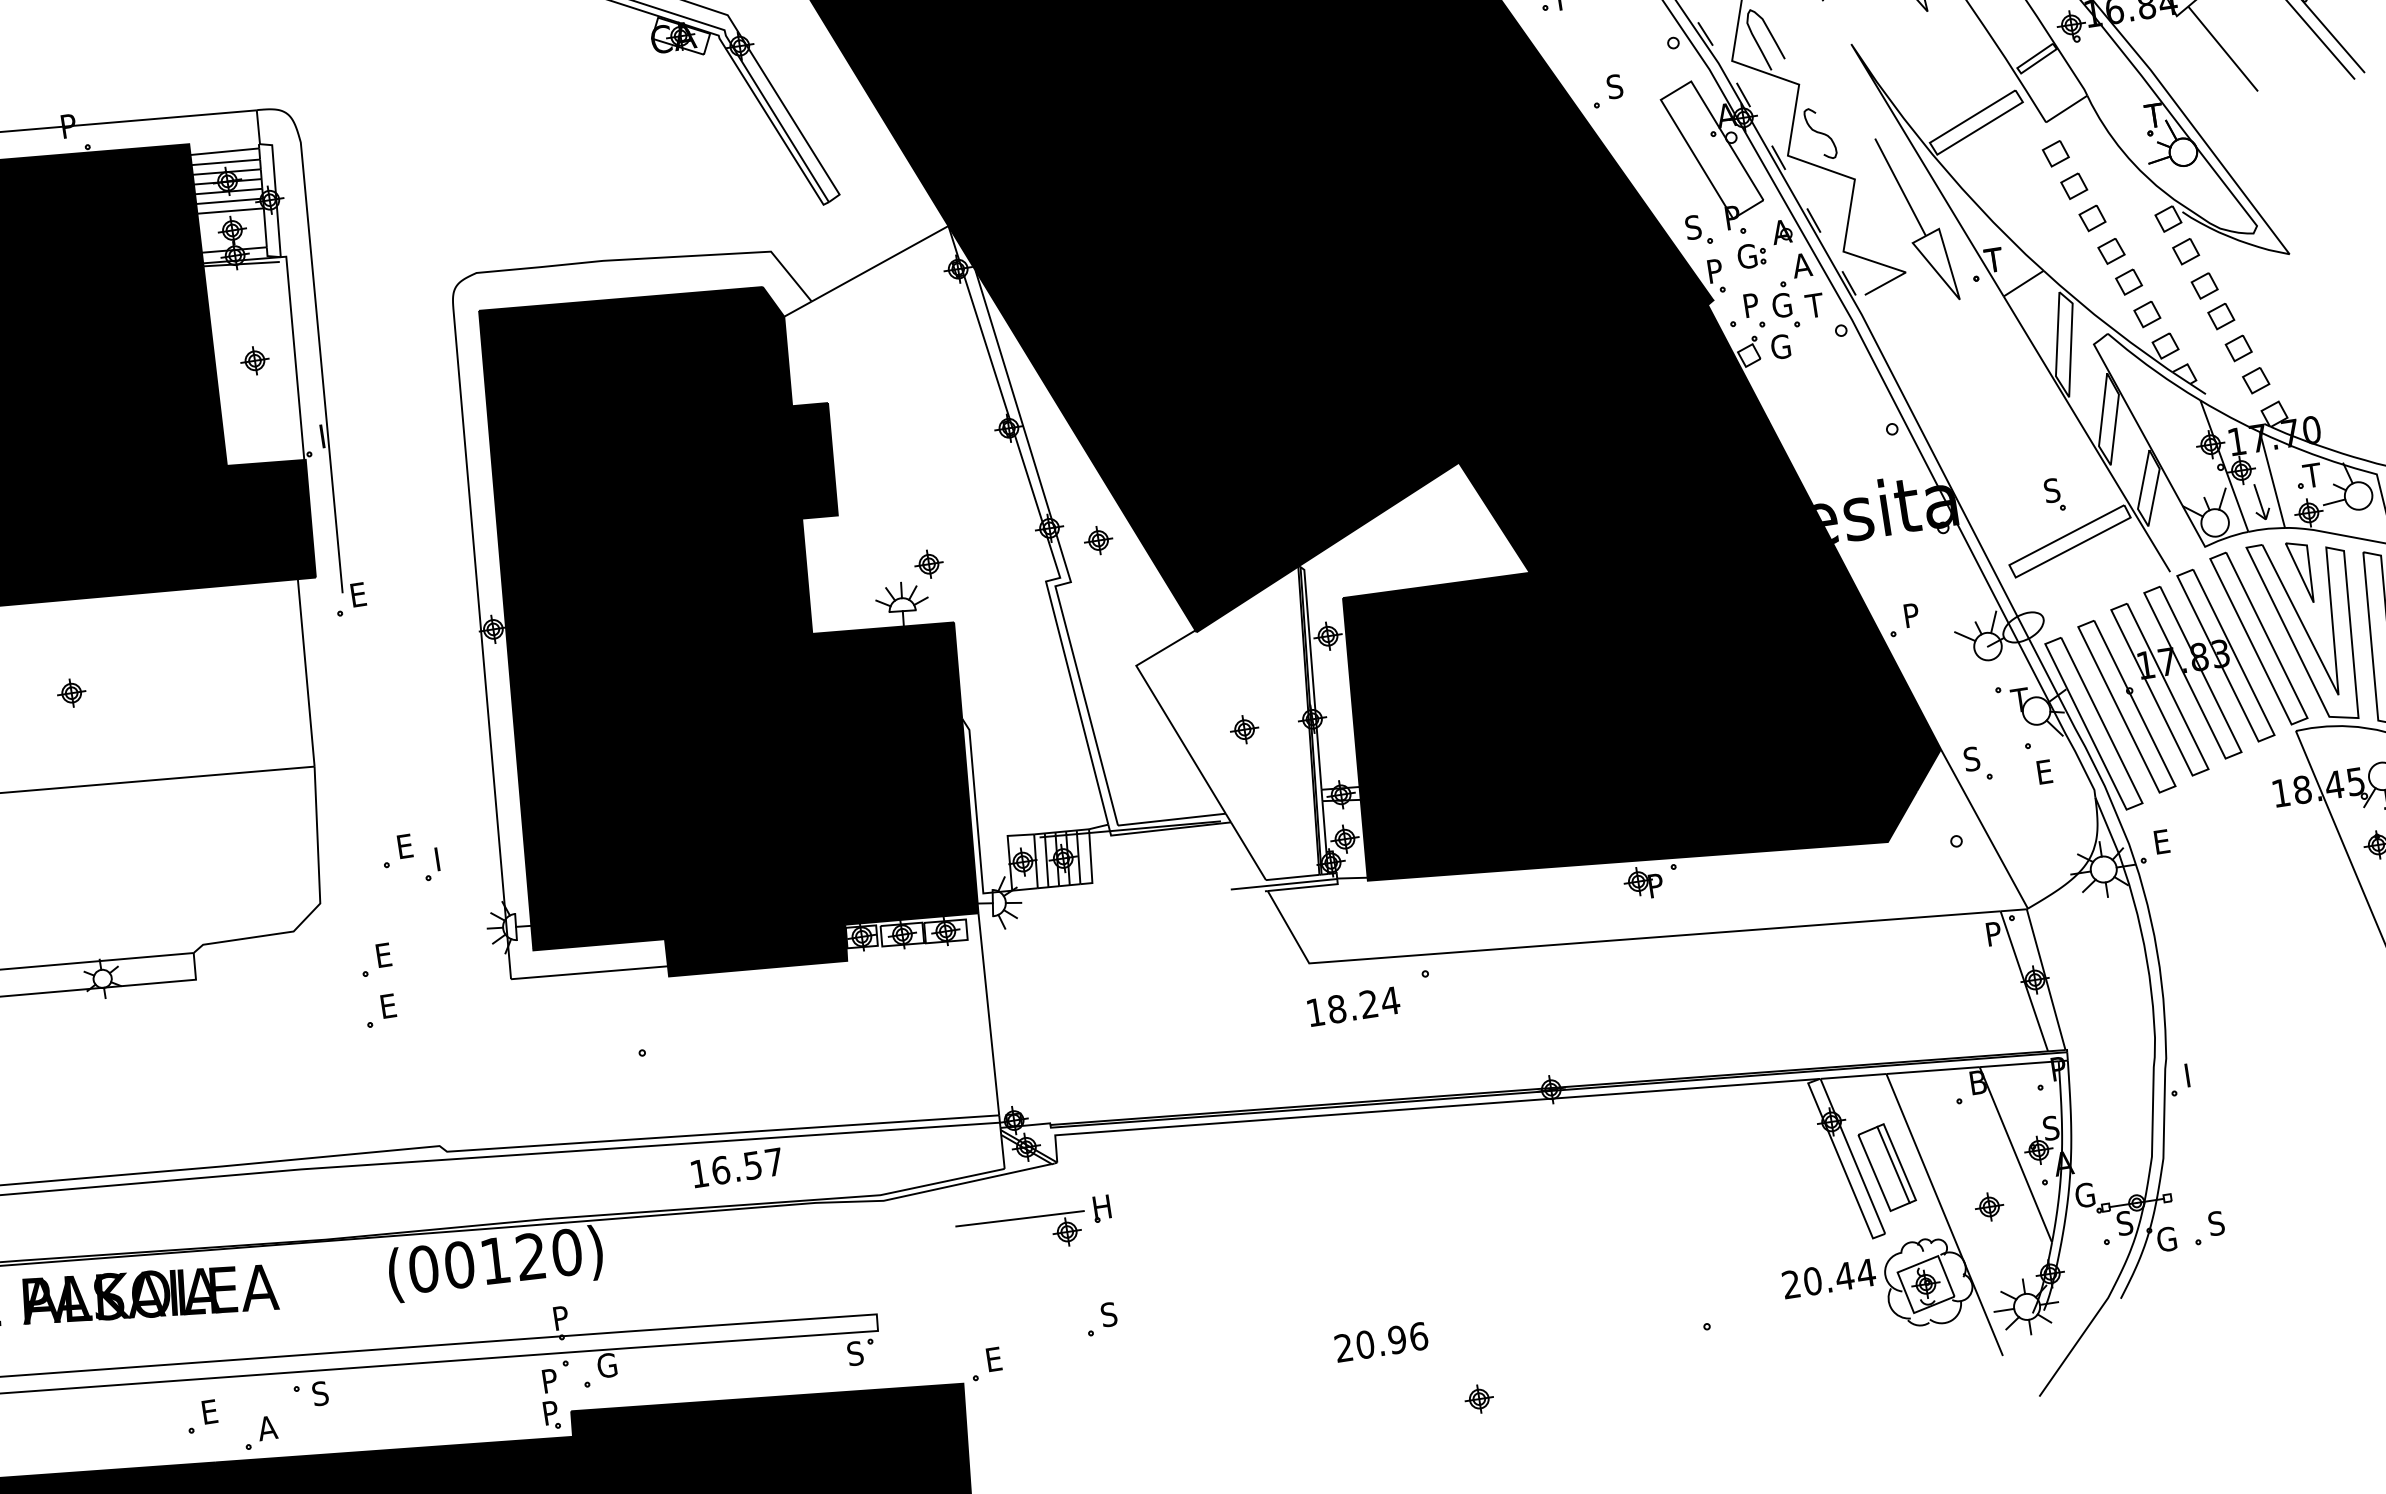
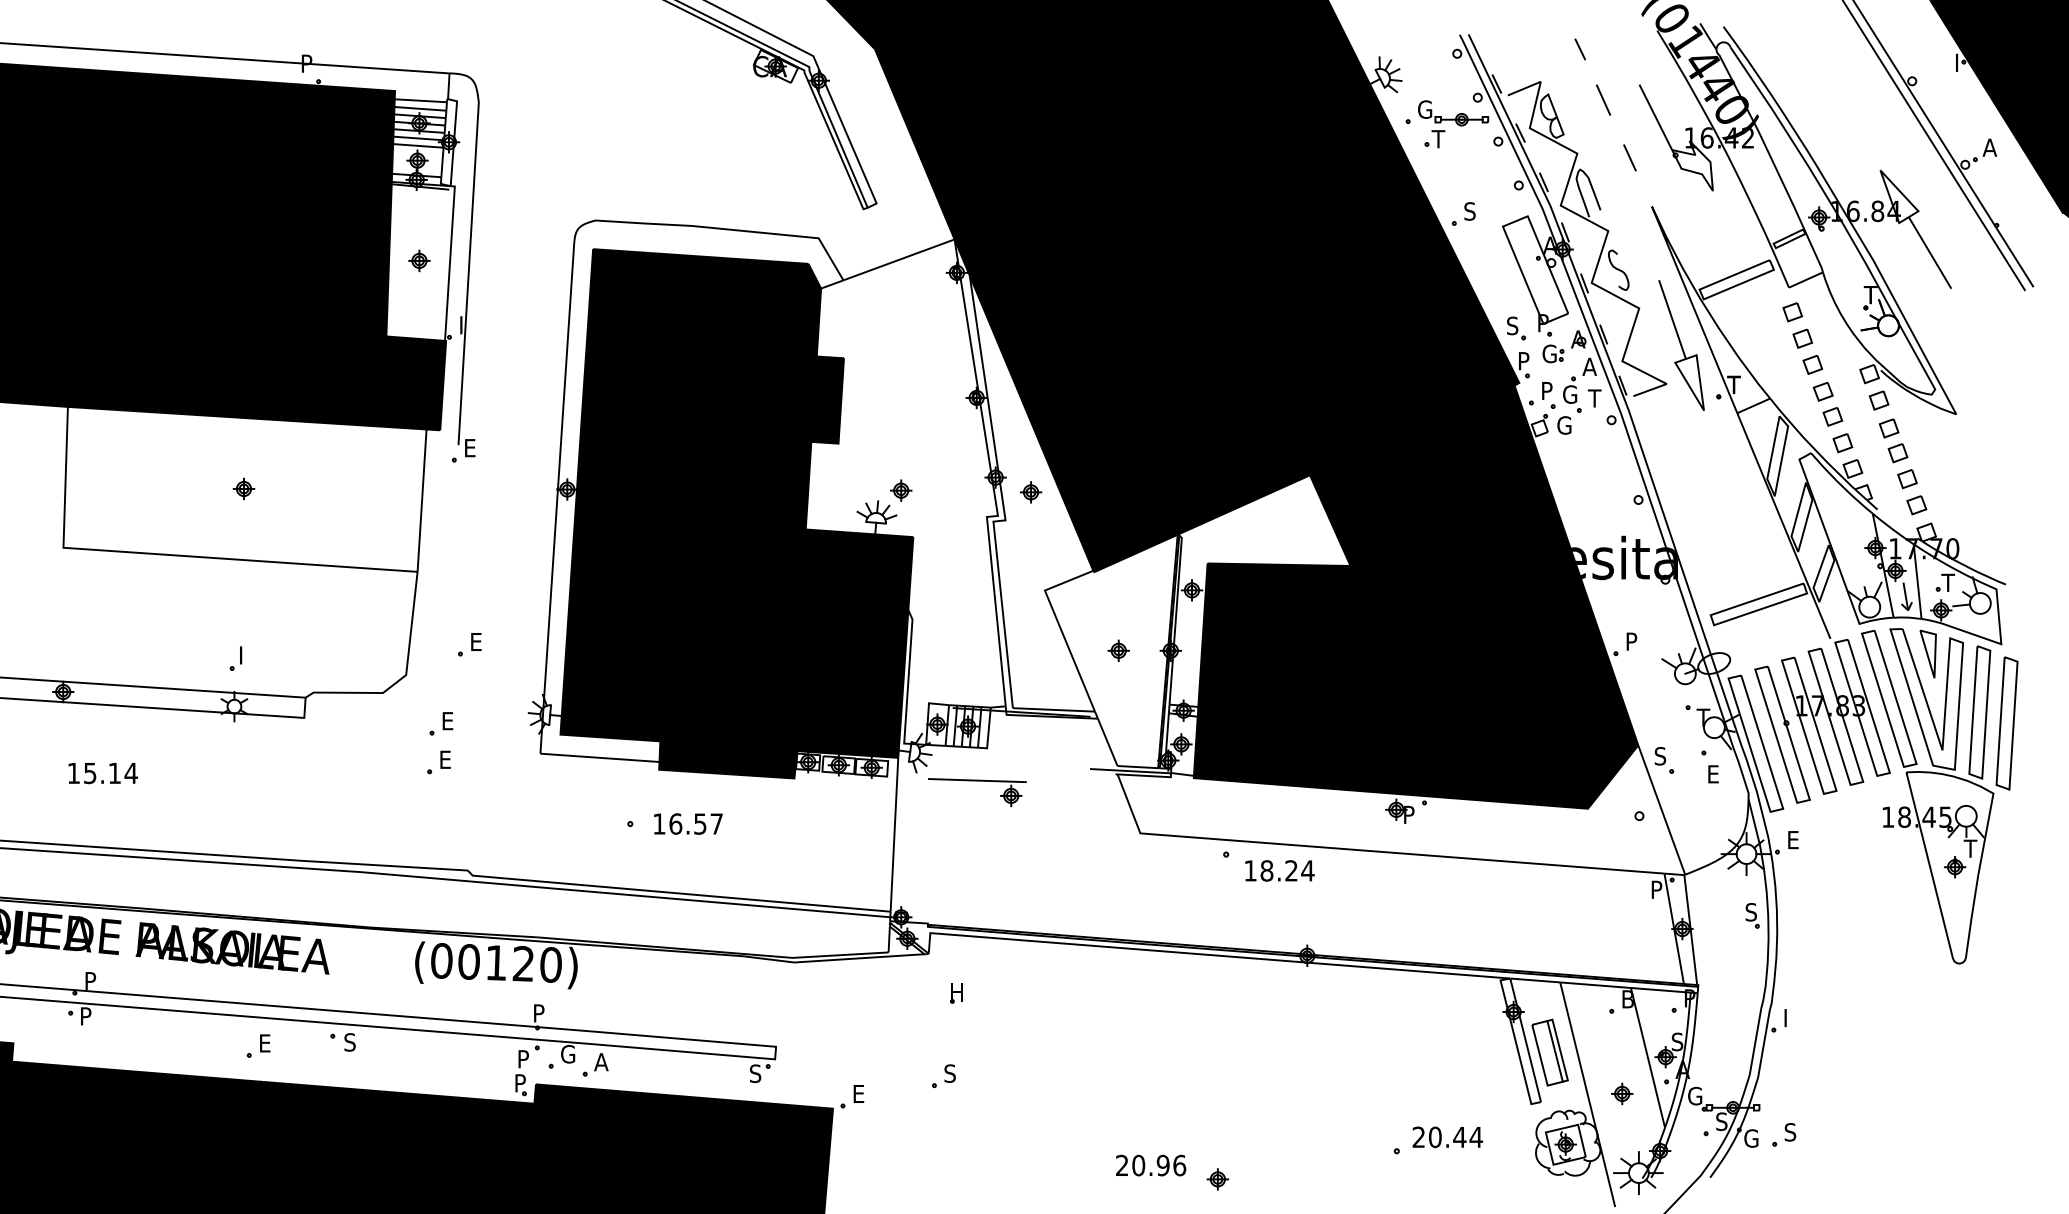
part: (2054, 494) -> (1752, 915), moved
part: (430, 864) -> (235, 658), moved
text: (1353, 1006) -> (1279, 870), moved
text: (737, 1167) -> (688, 823), moved
part: (1020, 1219) -> (977, 781), moved
text: (1828, 1279) -> (1447, 1137), moved
text: (1382, 1342) -> (1151, 1165), moved
part: (260, 1432) -> (595, 1064), moved

